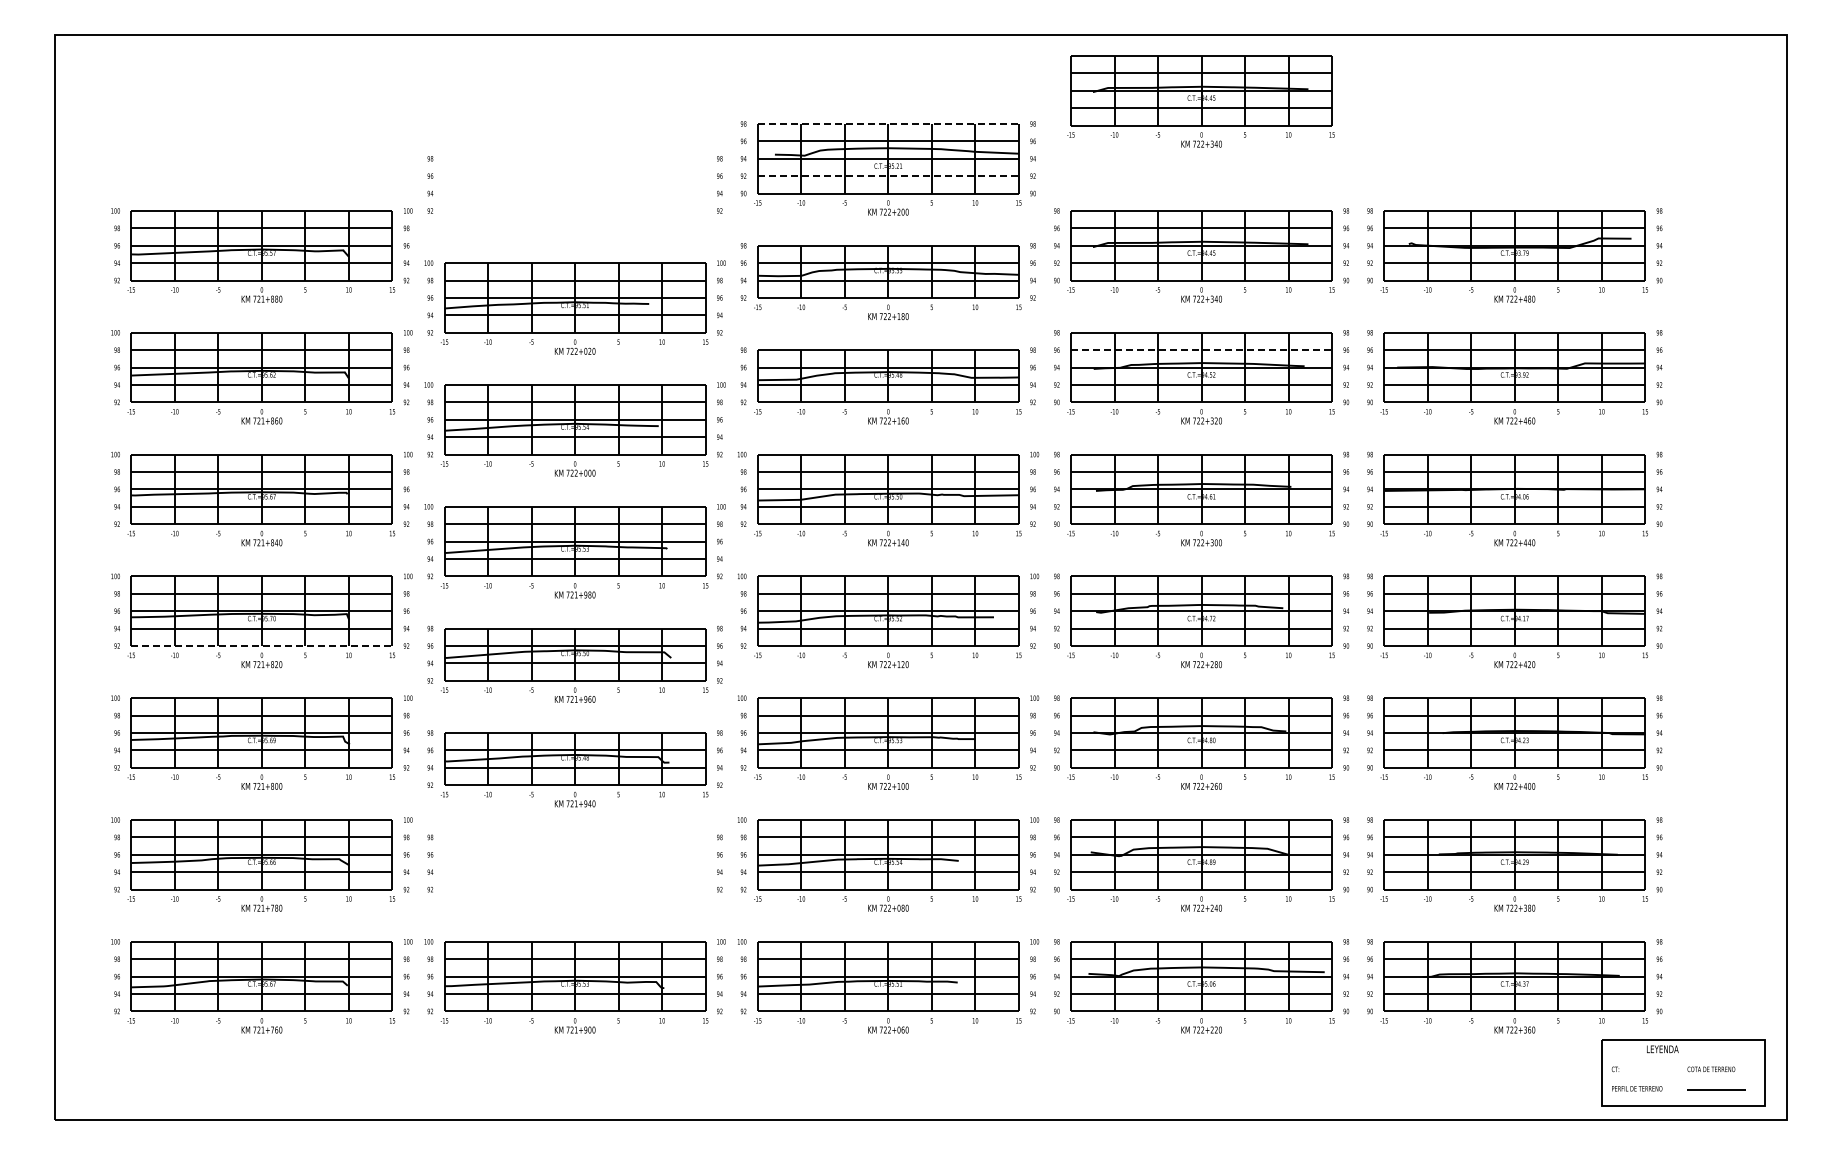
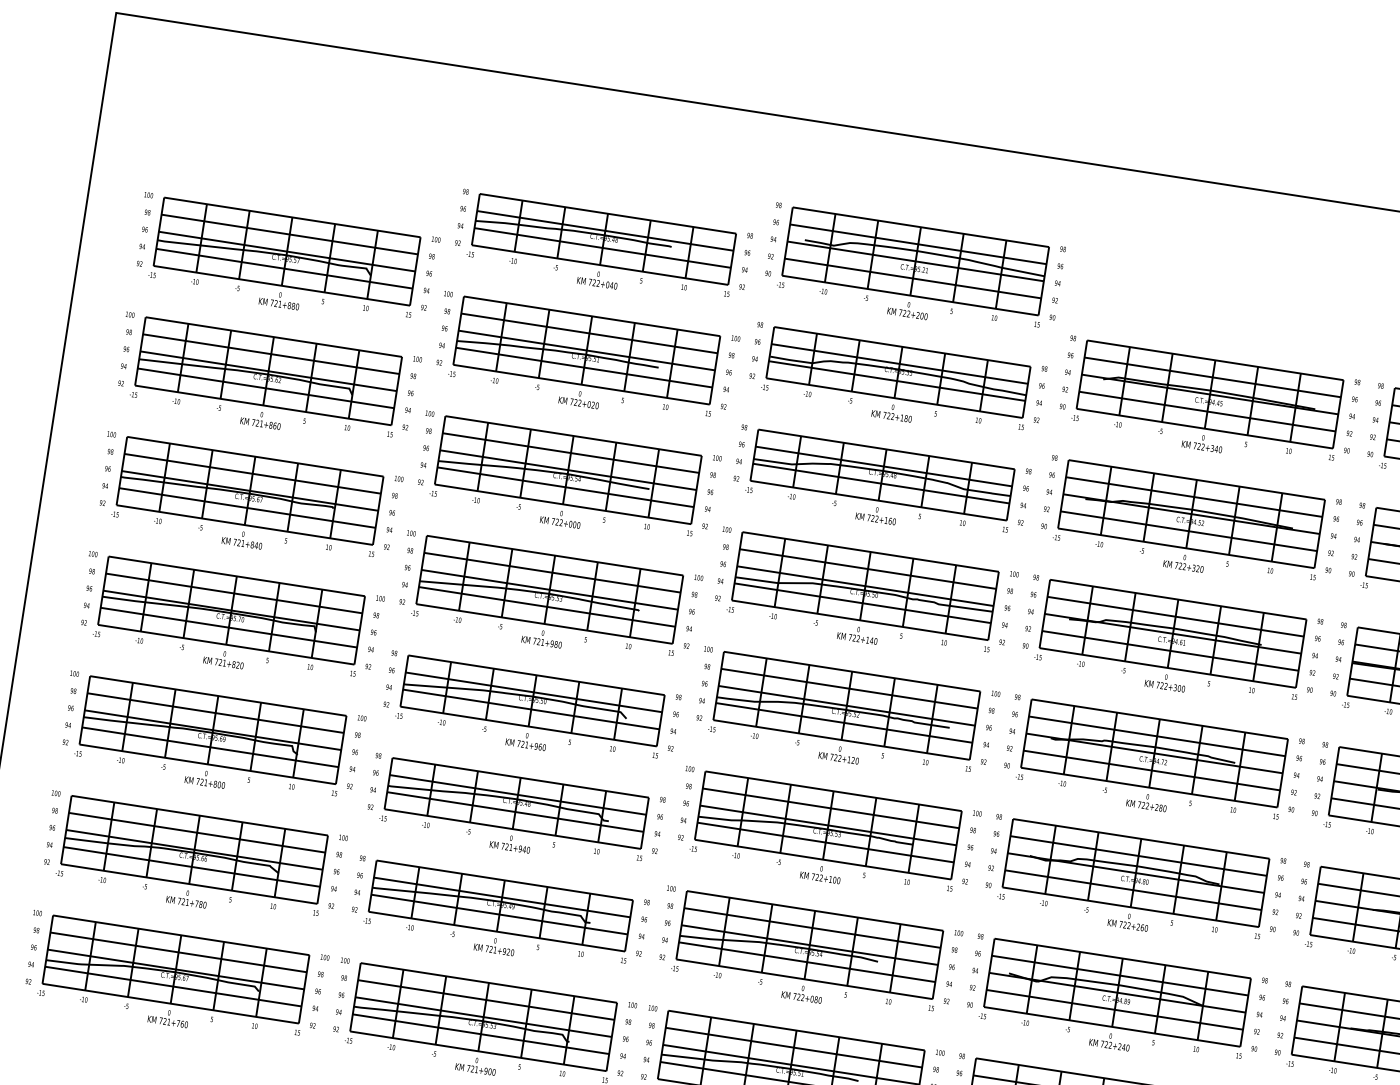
part: (1200, 101) -> (1230, 252), removed
line: (888, 123) -> (921, 226), dashed -> solid
line: (888, 176) -> (913, 278), dashed -> solid
part: (574, 195) -> (601, 249), added
line: (1201, 350) -> (1194, 497), dashed -> solid
line: (261, 646) -> (225, 645), dashed -> solid
part: (574, 873) -> (498, 915), added

